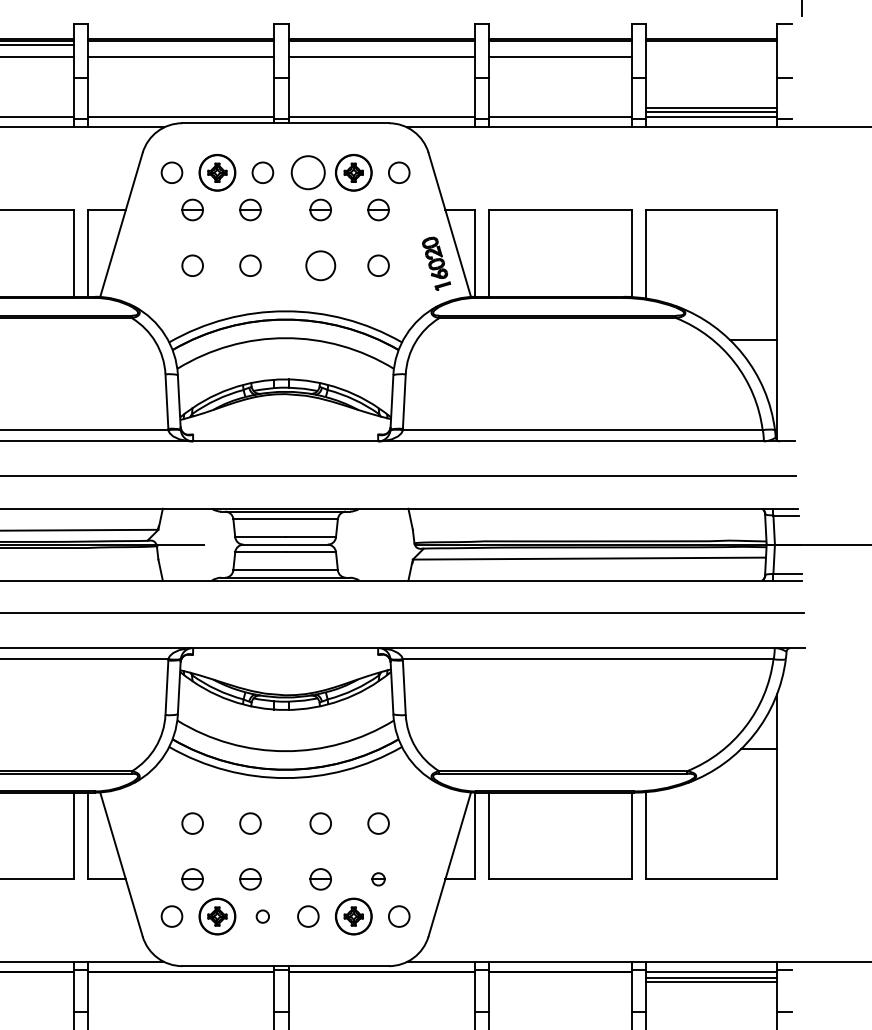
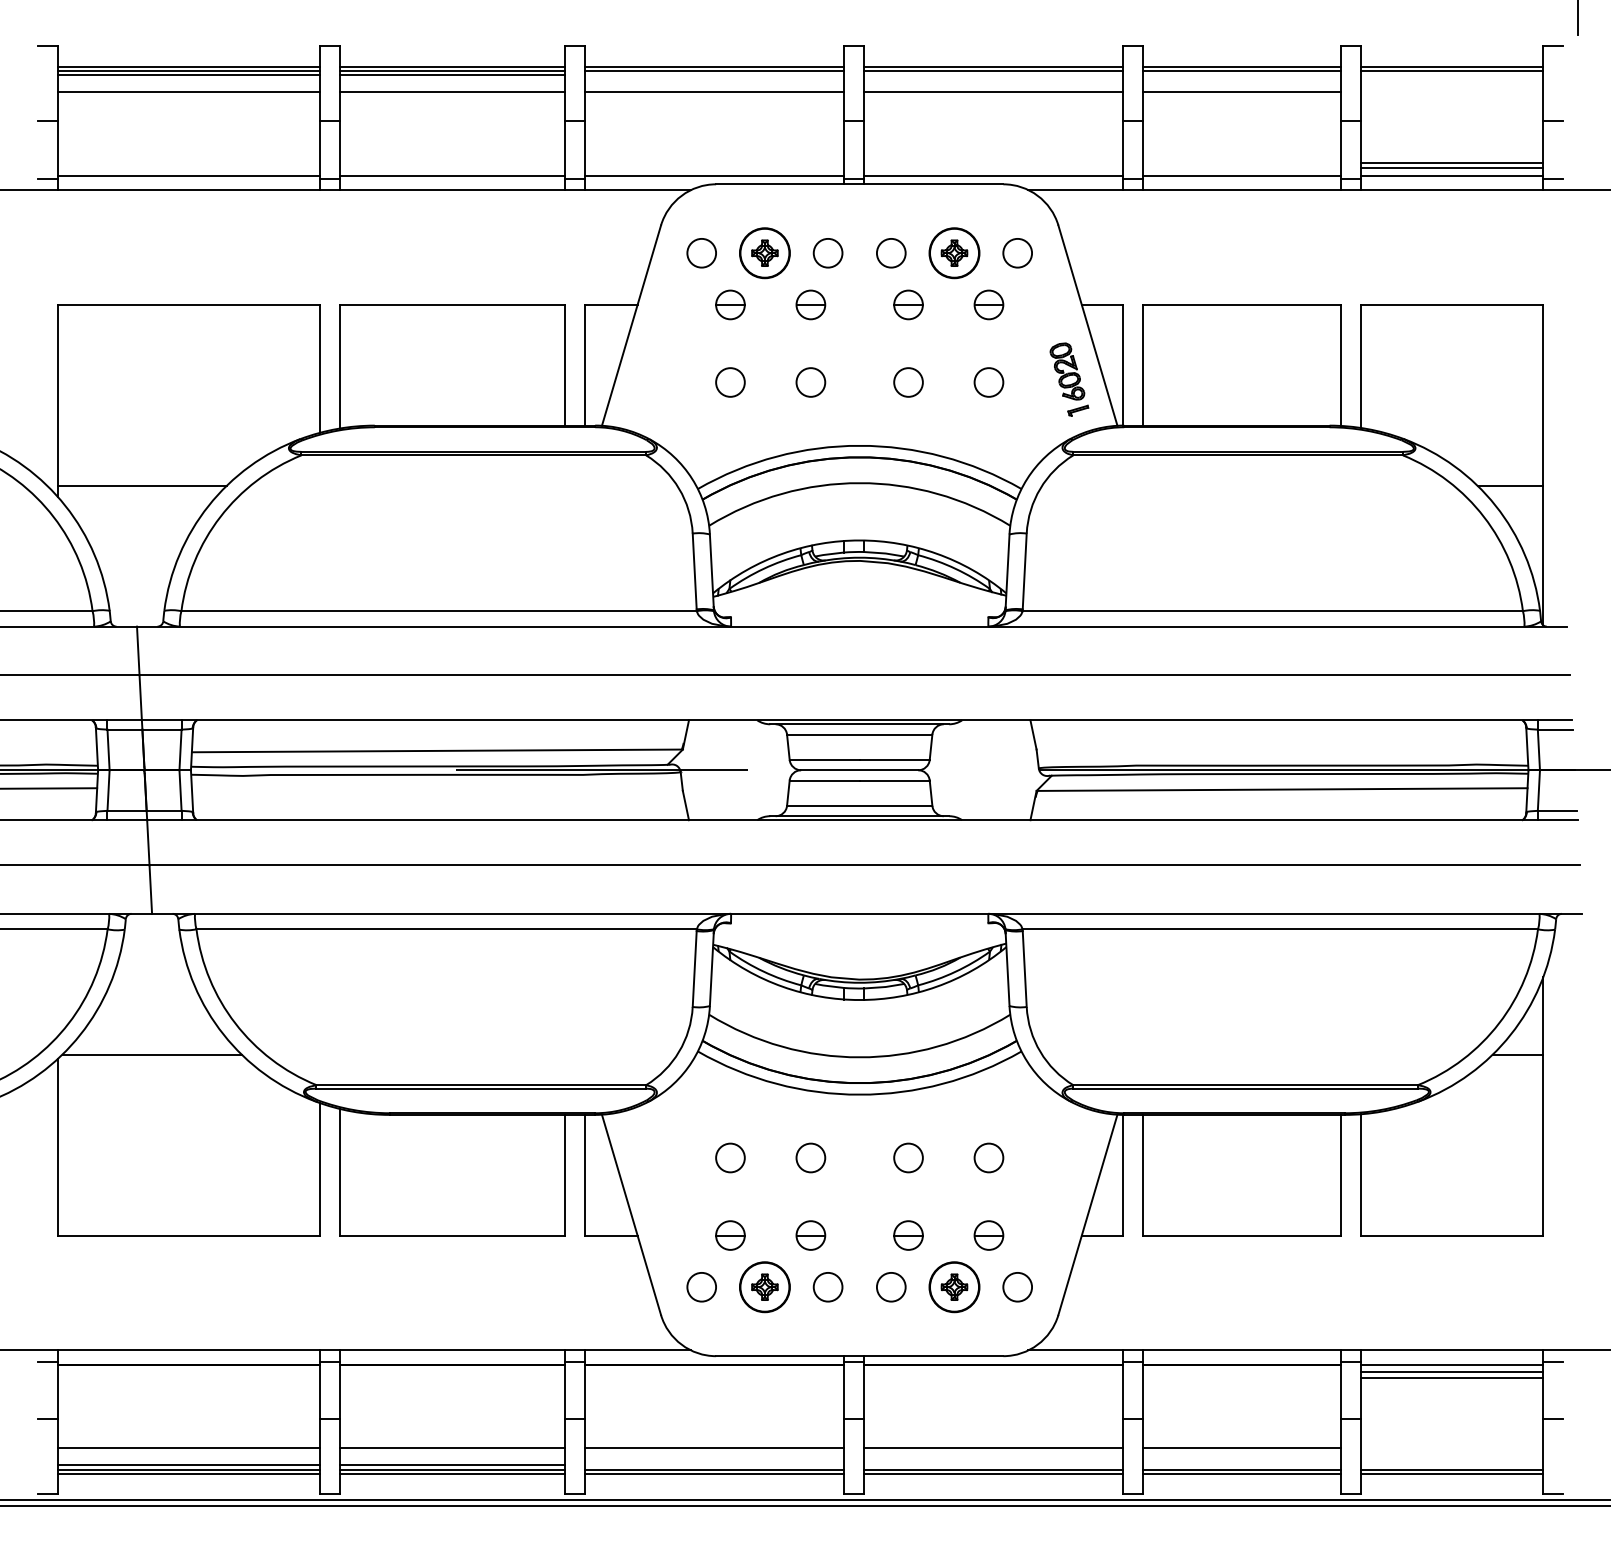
circle: (308, 173) -> (891, 253), size x0.62
circle: (320, 265) -> (908, 382), size x0.71
part: (378, 879) -> (988, 1235), size x1.67
circle: (262, 916) -> (827, 1287), size x1.67

